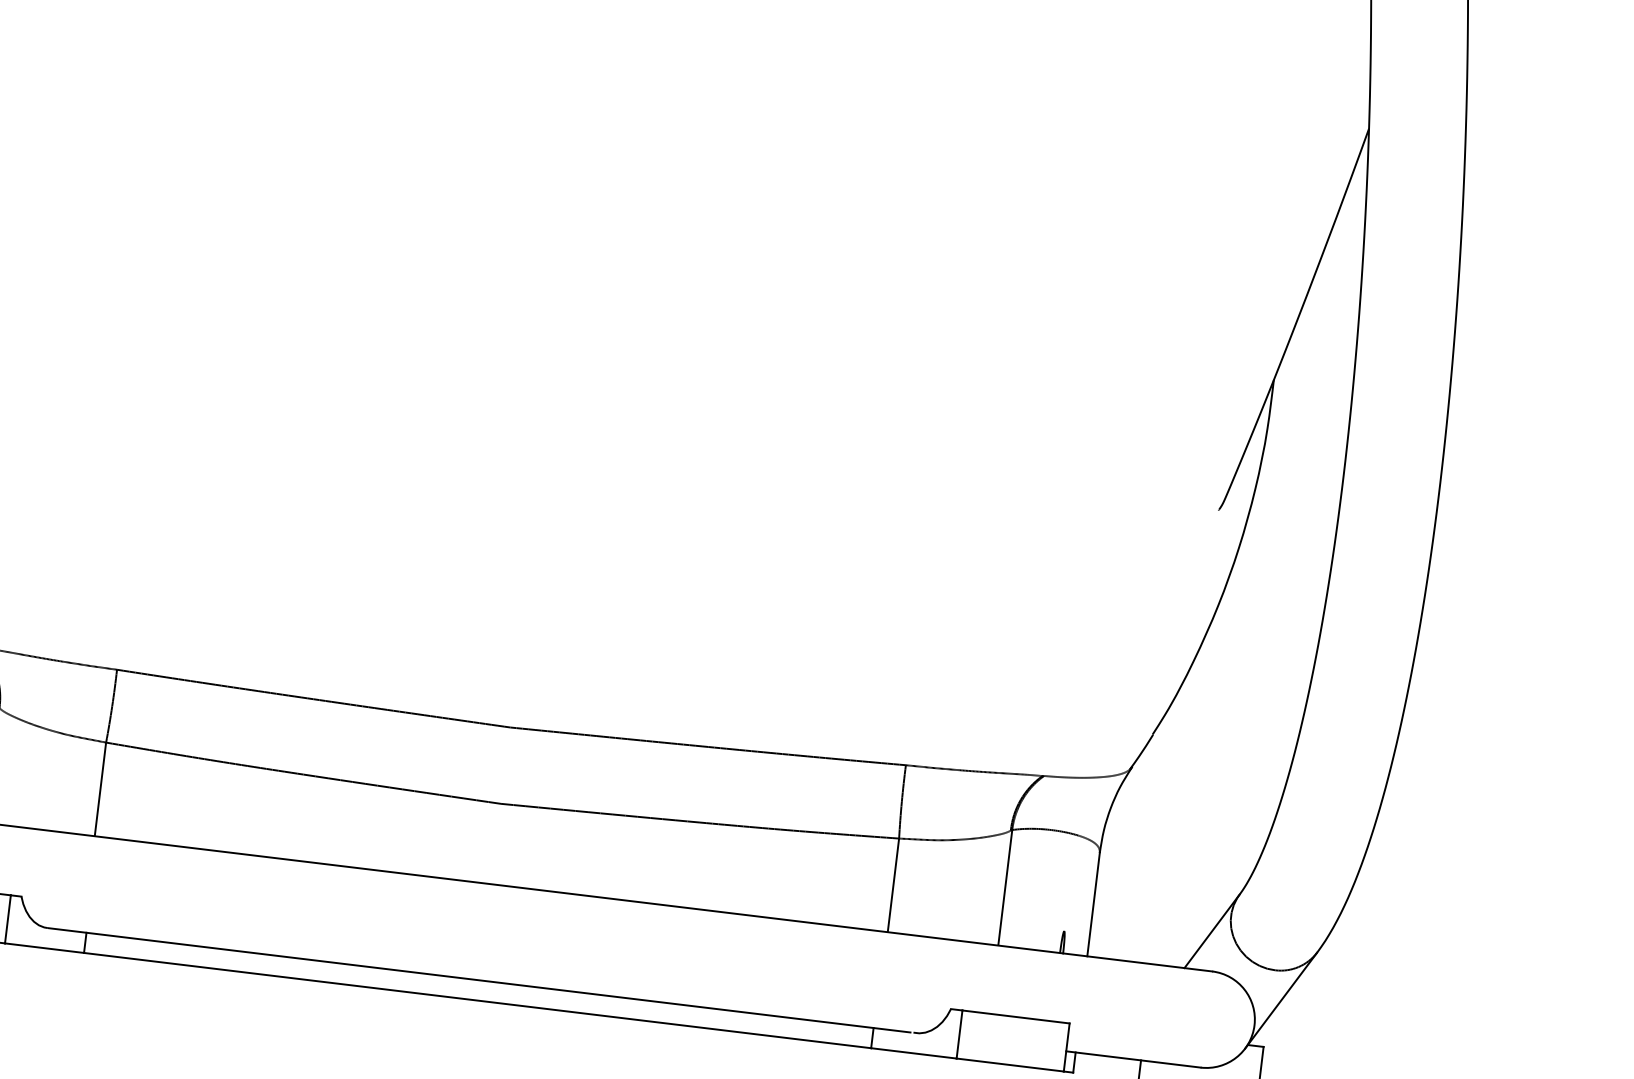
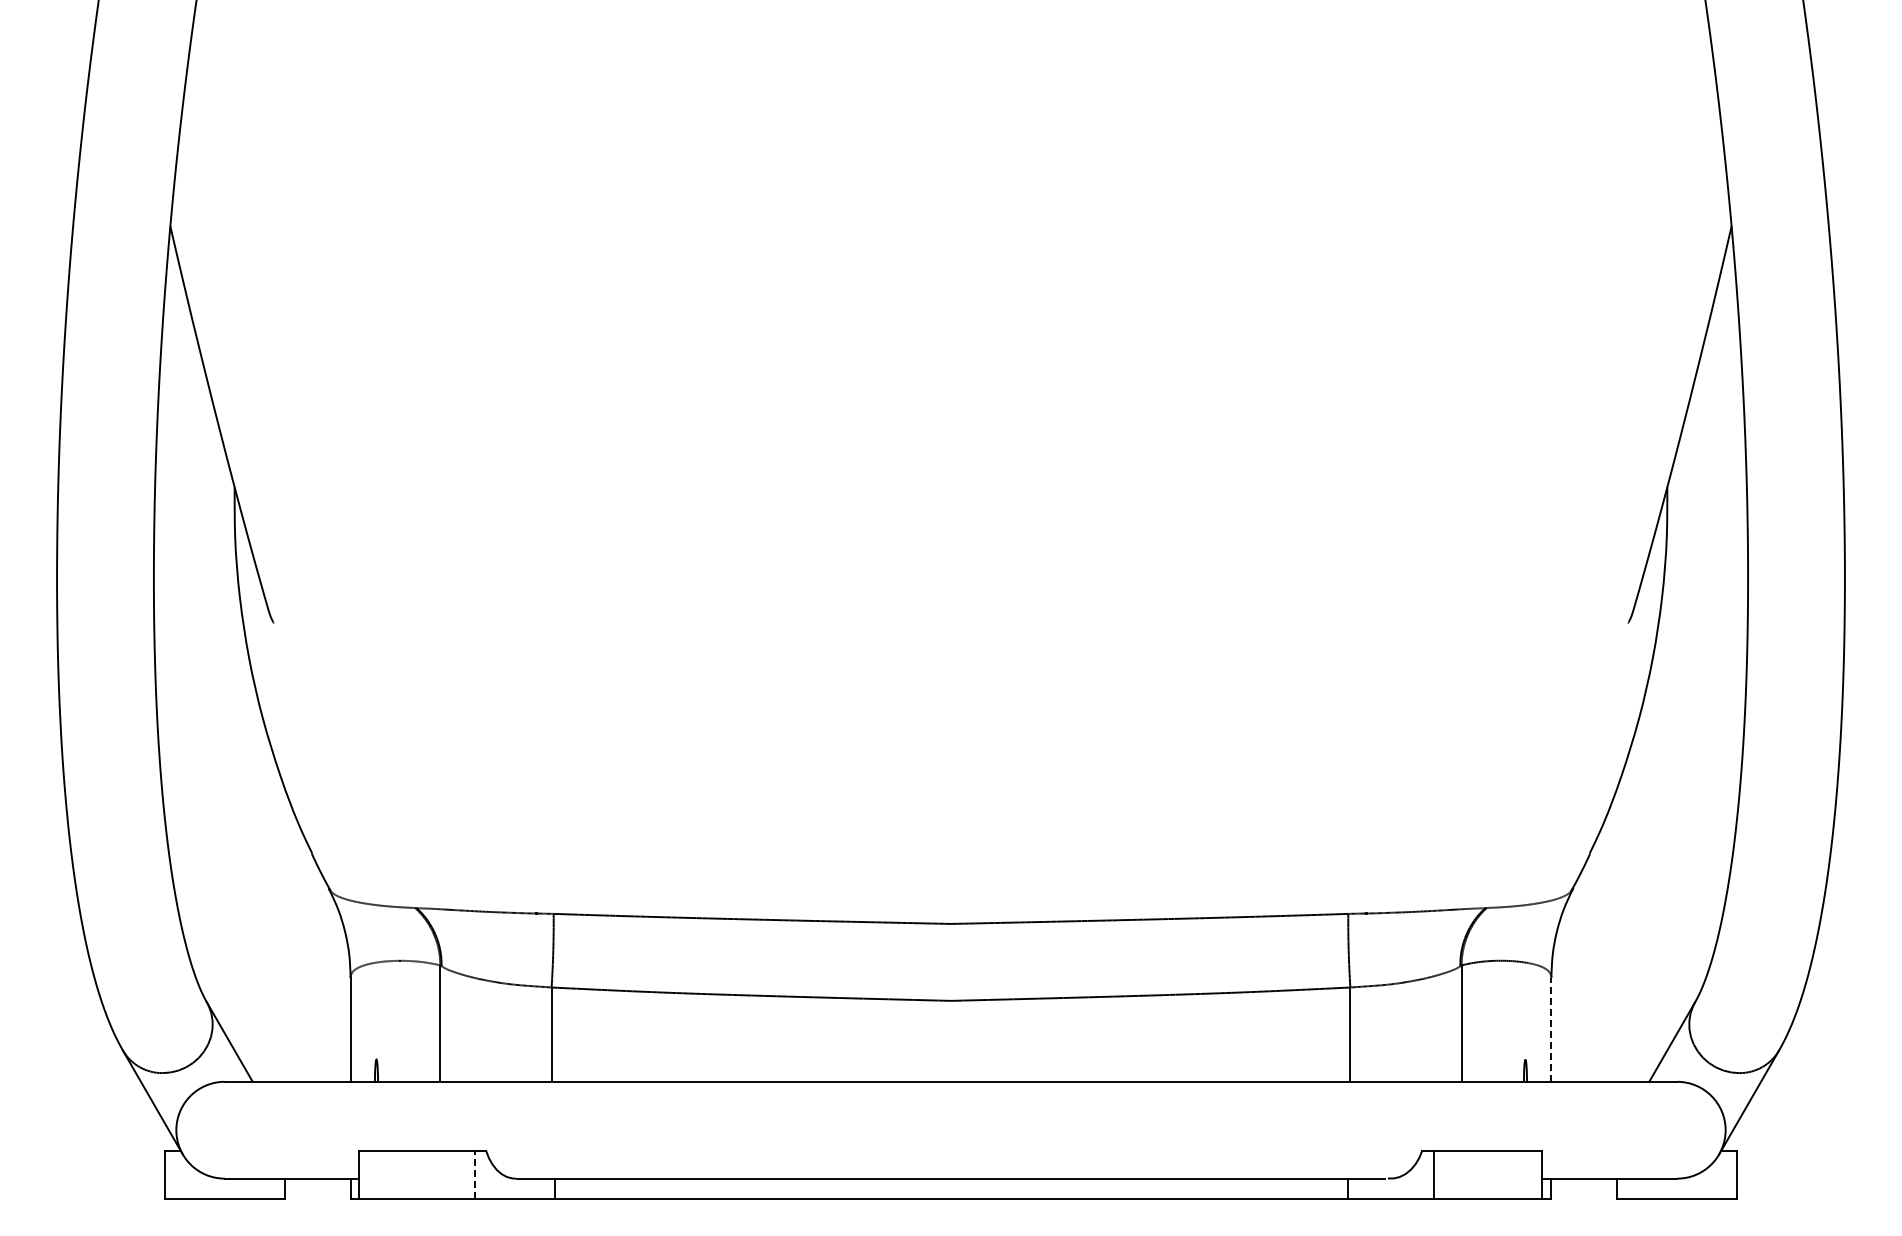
line: (1093, 904) -> (1551, 1029), solid -> dashed
line: (8, 919) -> (475, 1174), solid -> dashed

